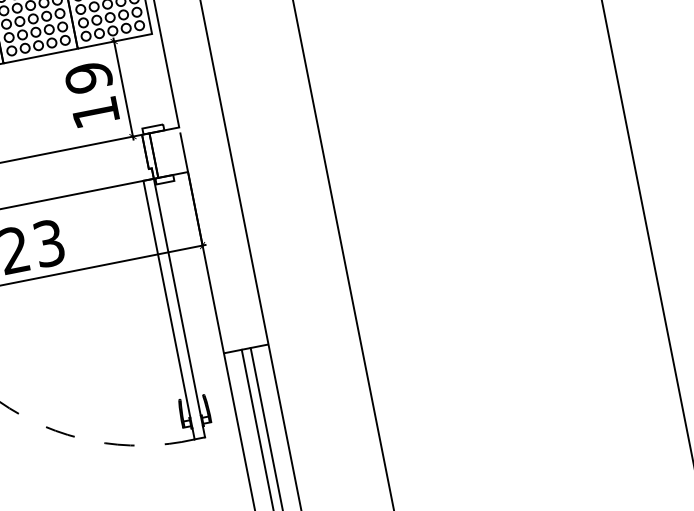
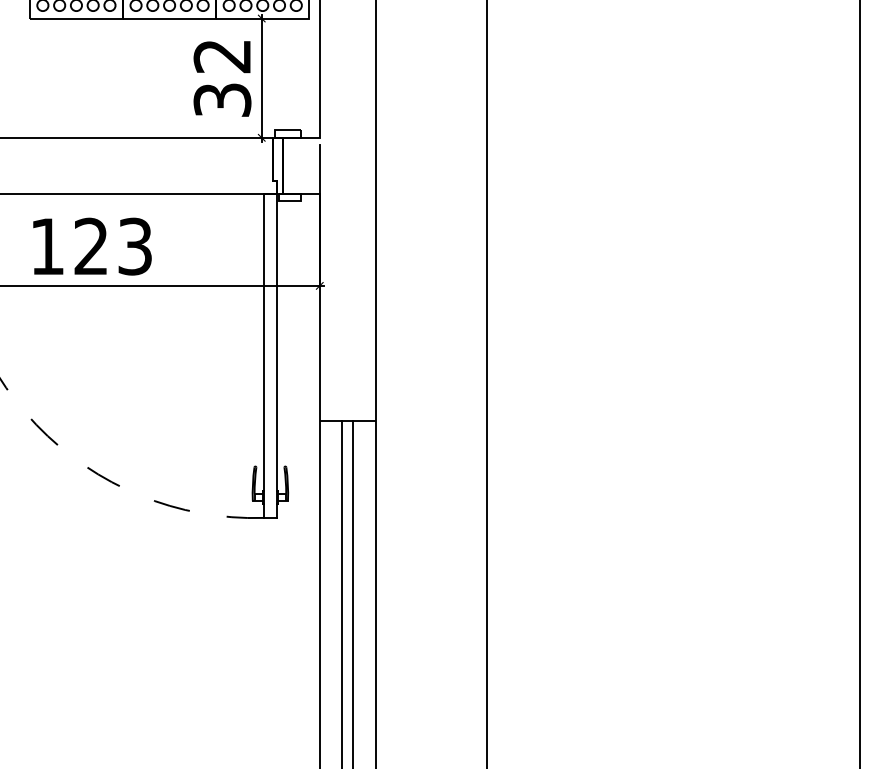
text: (92, 94) -> (222, 77), 19 -> 32

